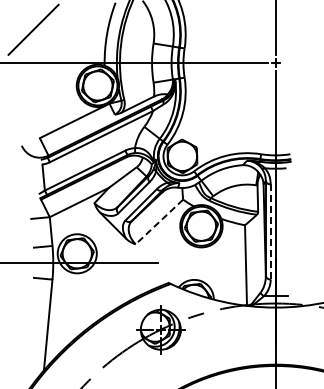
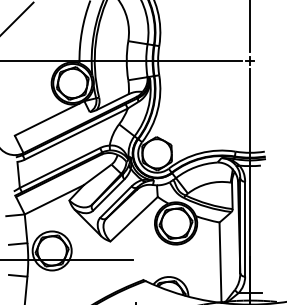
line: (159, 222) -> (134, 219), dashed -> solid
line: (270, 231) -> (244, 228), dashed -> solid

